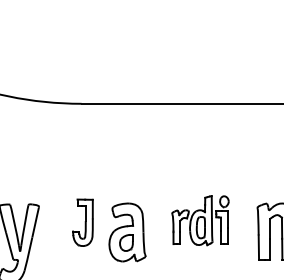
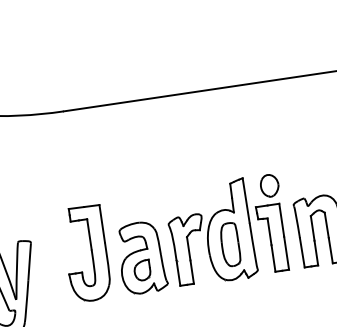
part: (200, 220) -> (227, 230), size x1.67
part: (82, 222) -> (85, 253), size x1.67

